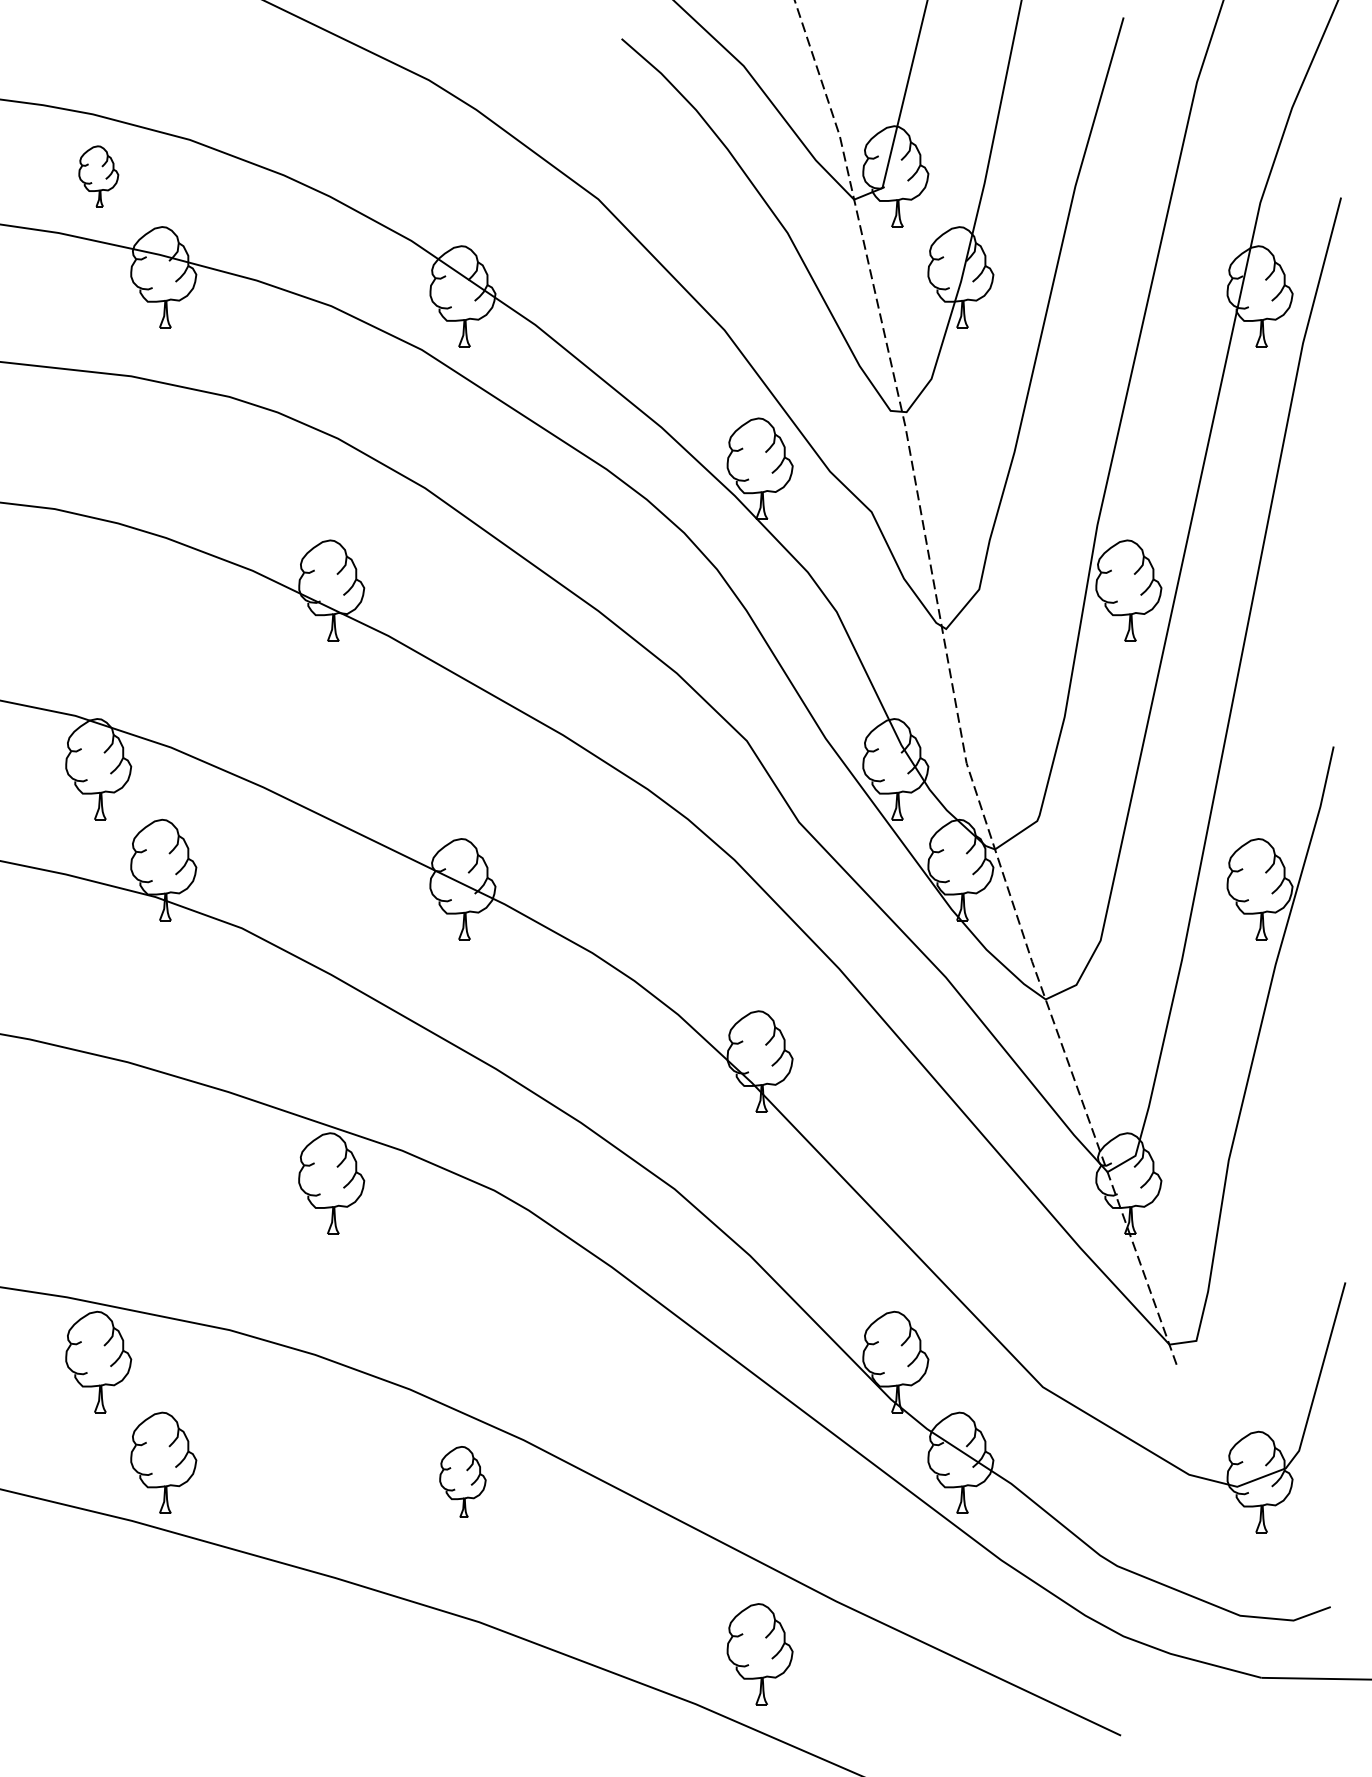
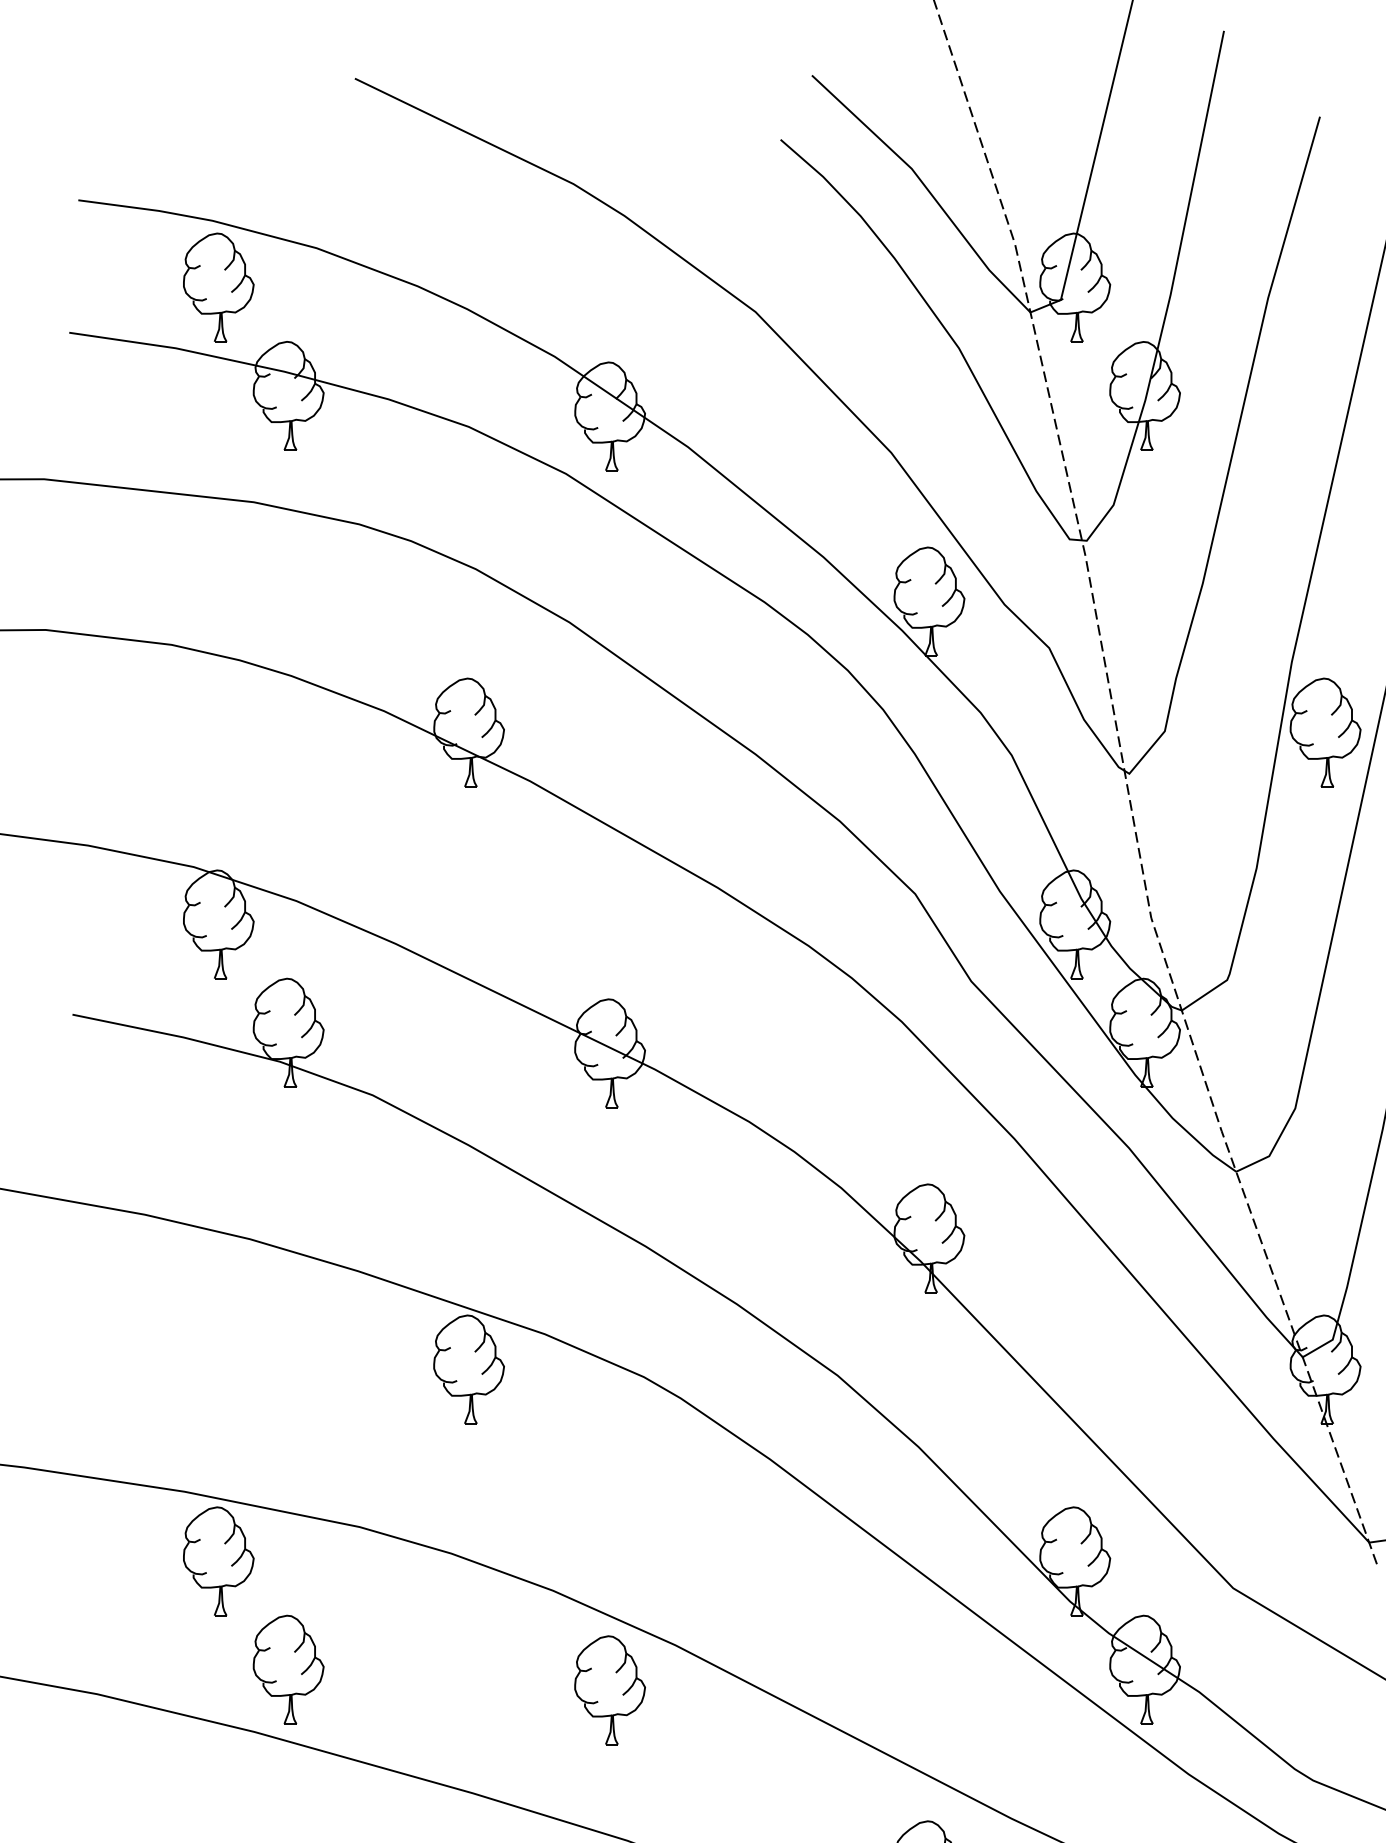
part: (98, 176) -> (218, 287), size x1.67
part: (462, 1481) -> (609, 1689), size x1.43

